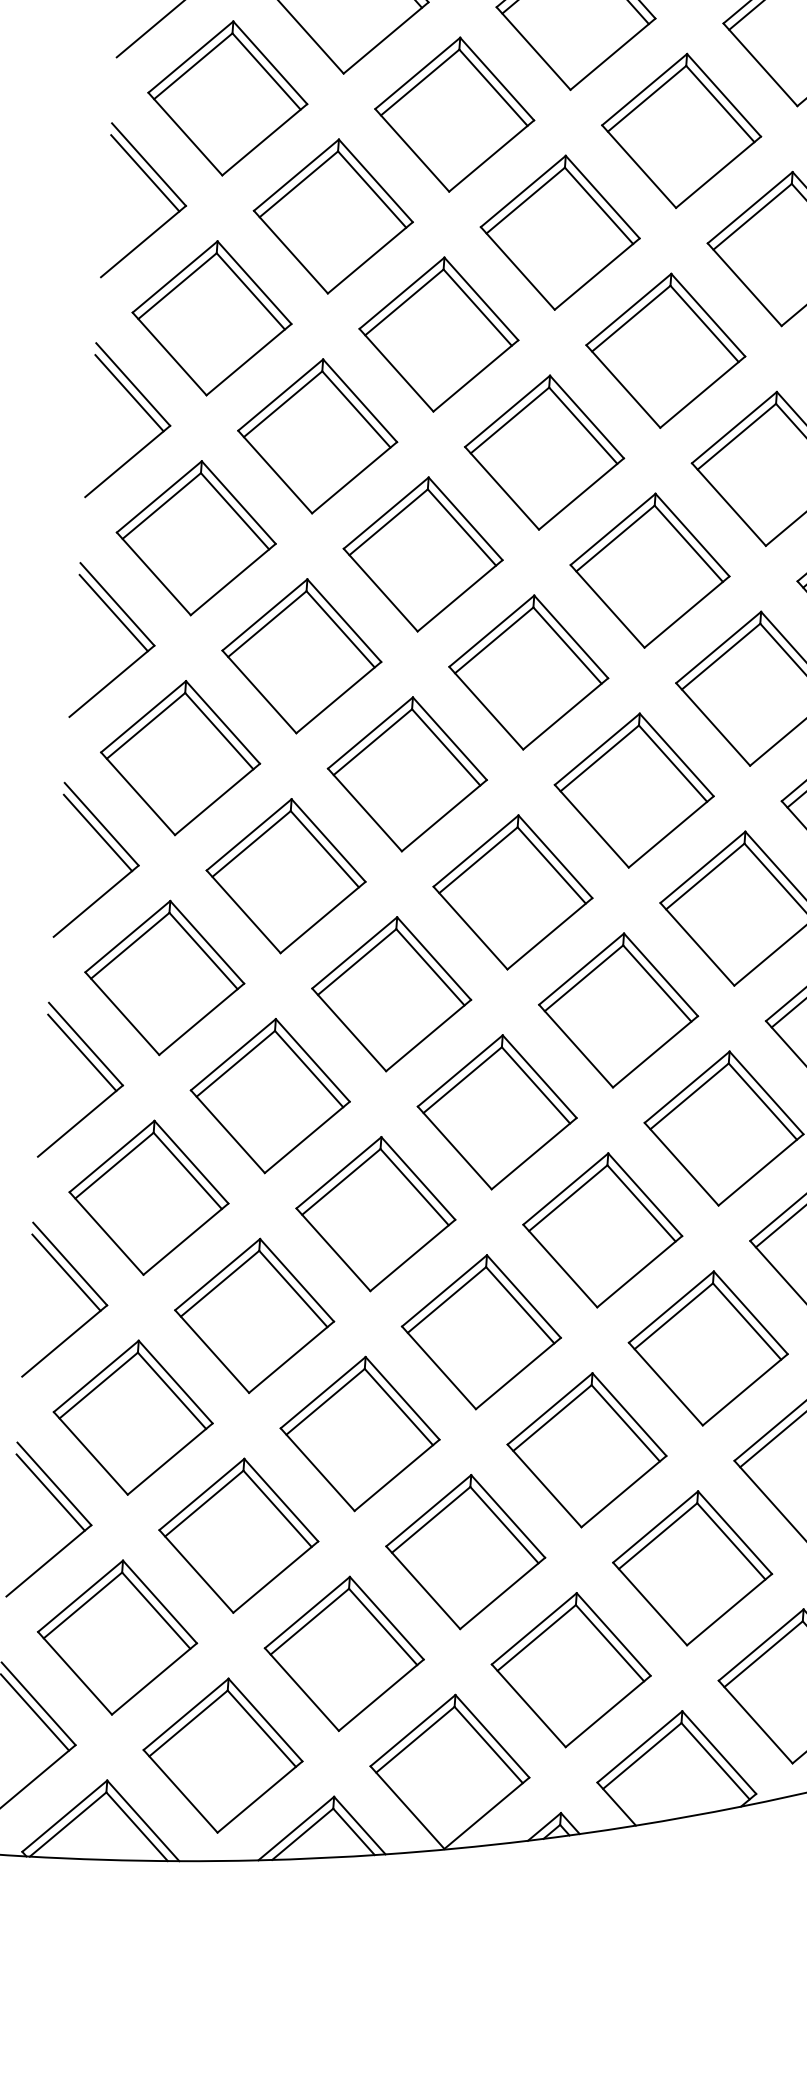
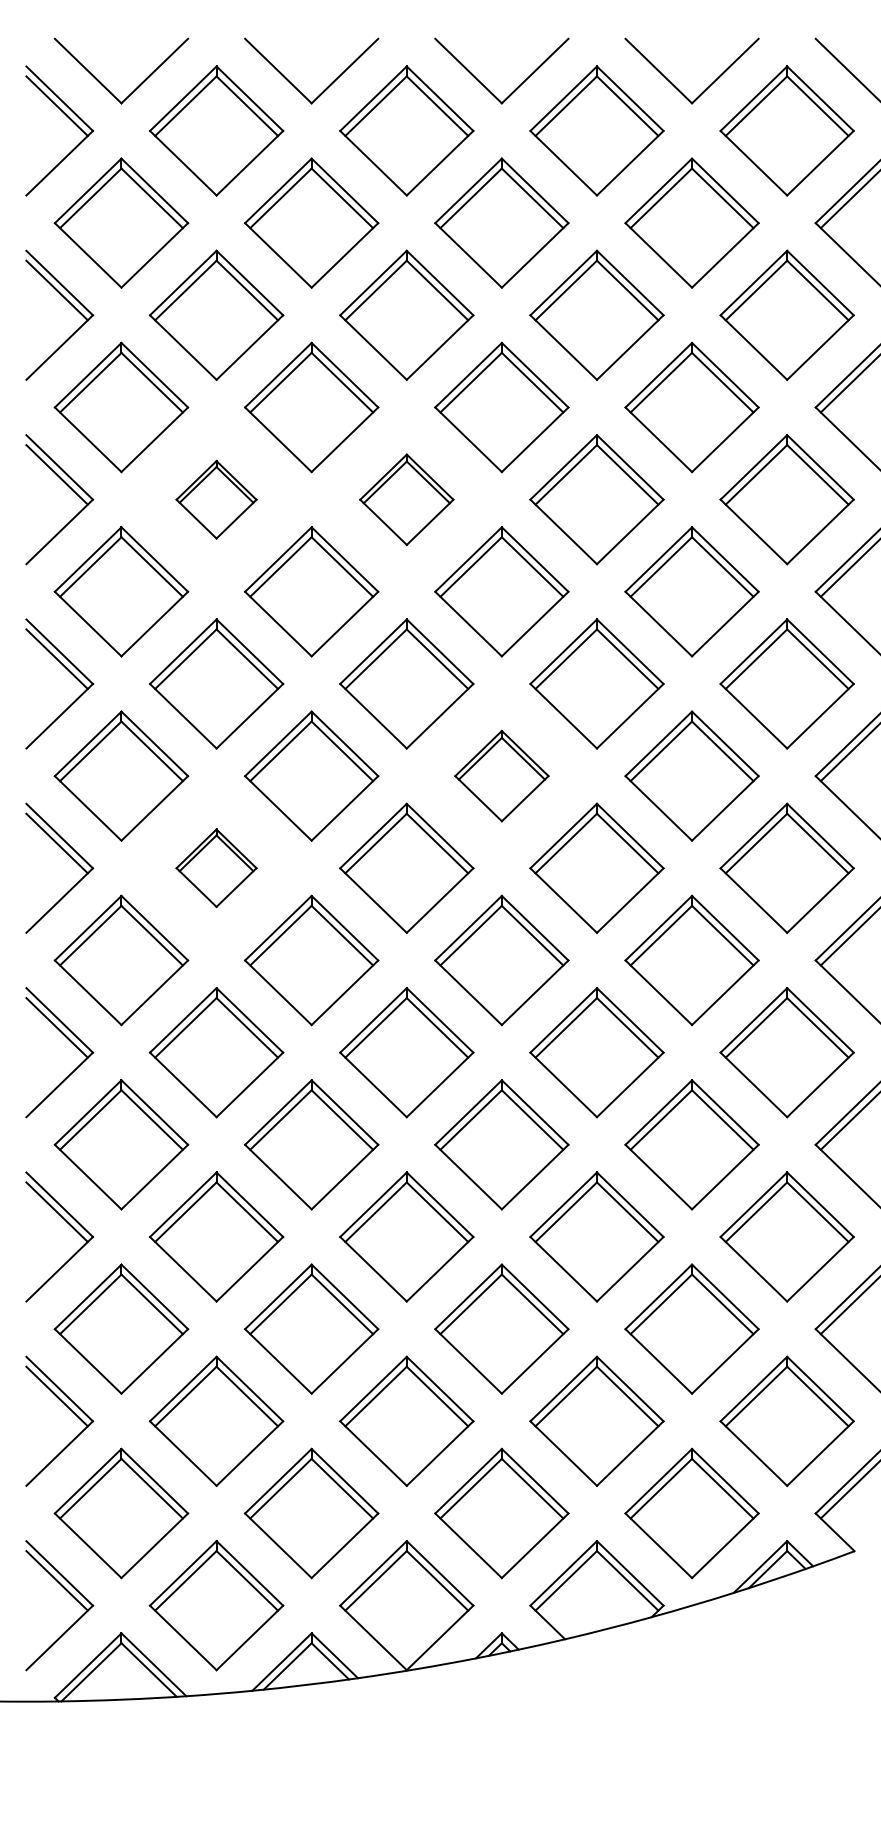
part: (317, 436) -> (216, 499), size x0.6
part: (544, 452) -> (406, 499), size x0.7
part: (633, 789) -> (501, 775), size x0.7
part: (286, 875) -> (216, 867), size x0.6

